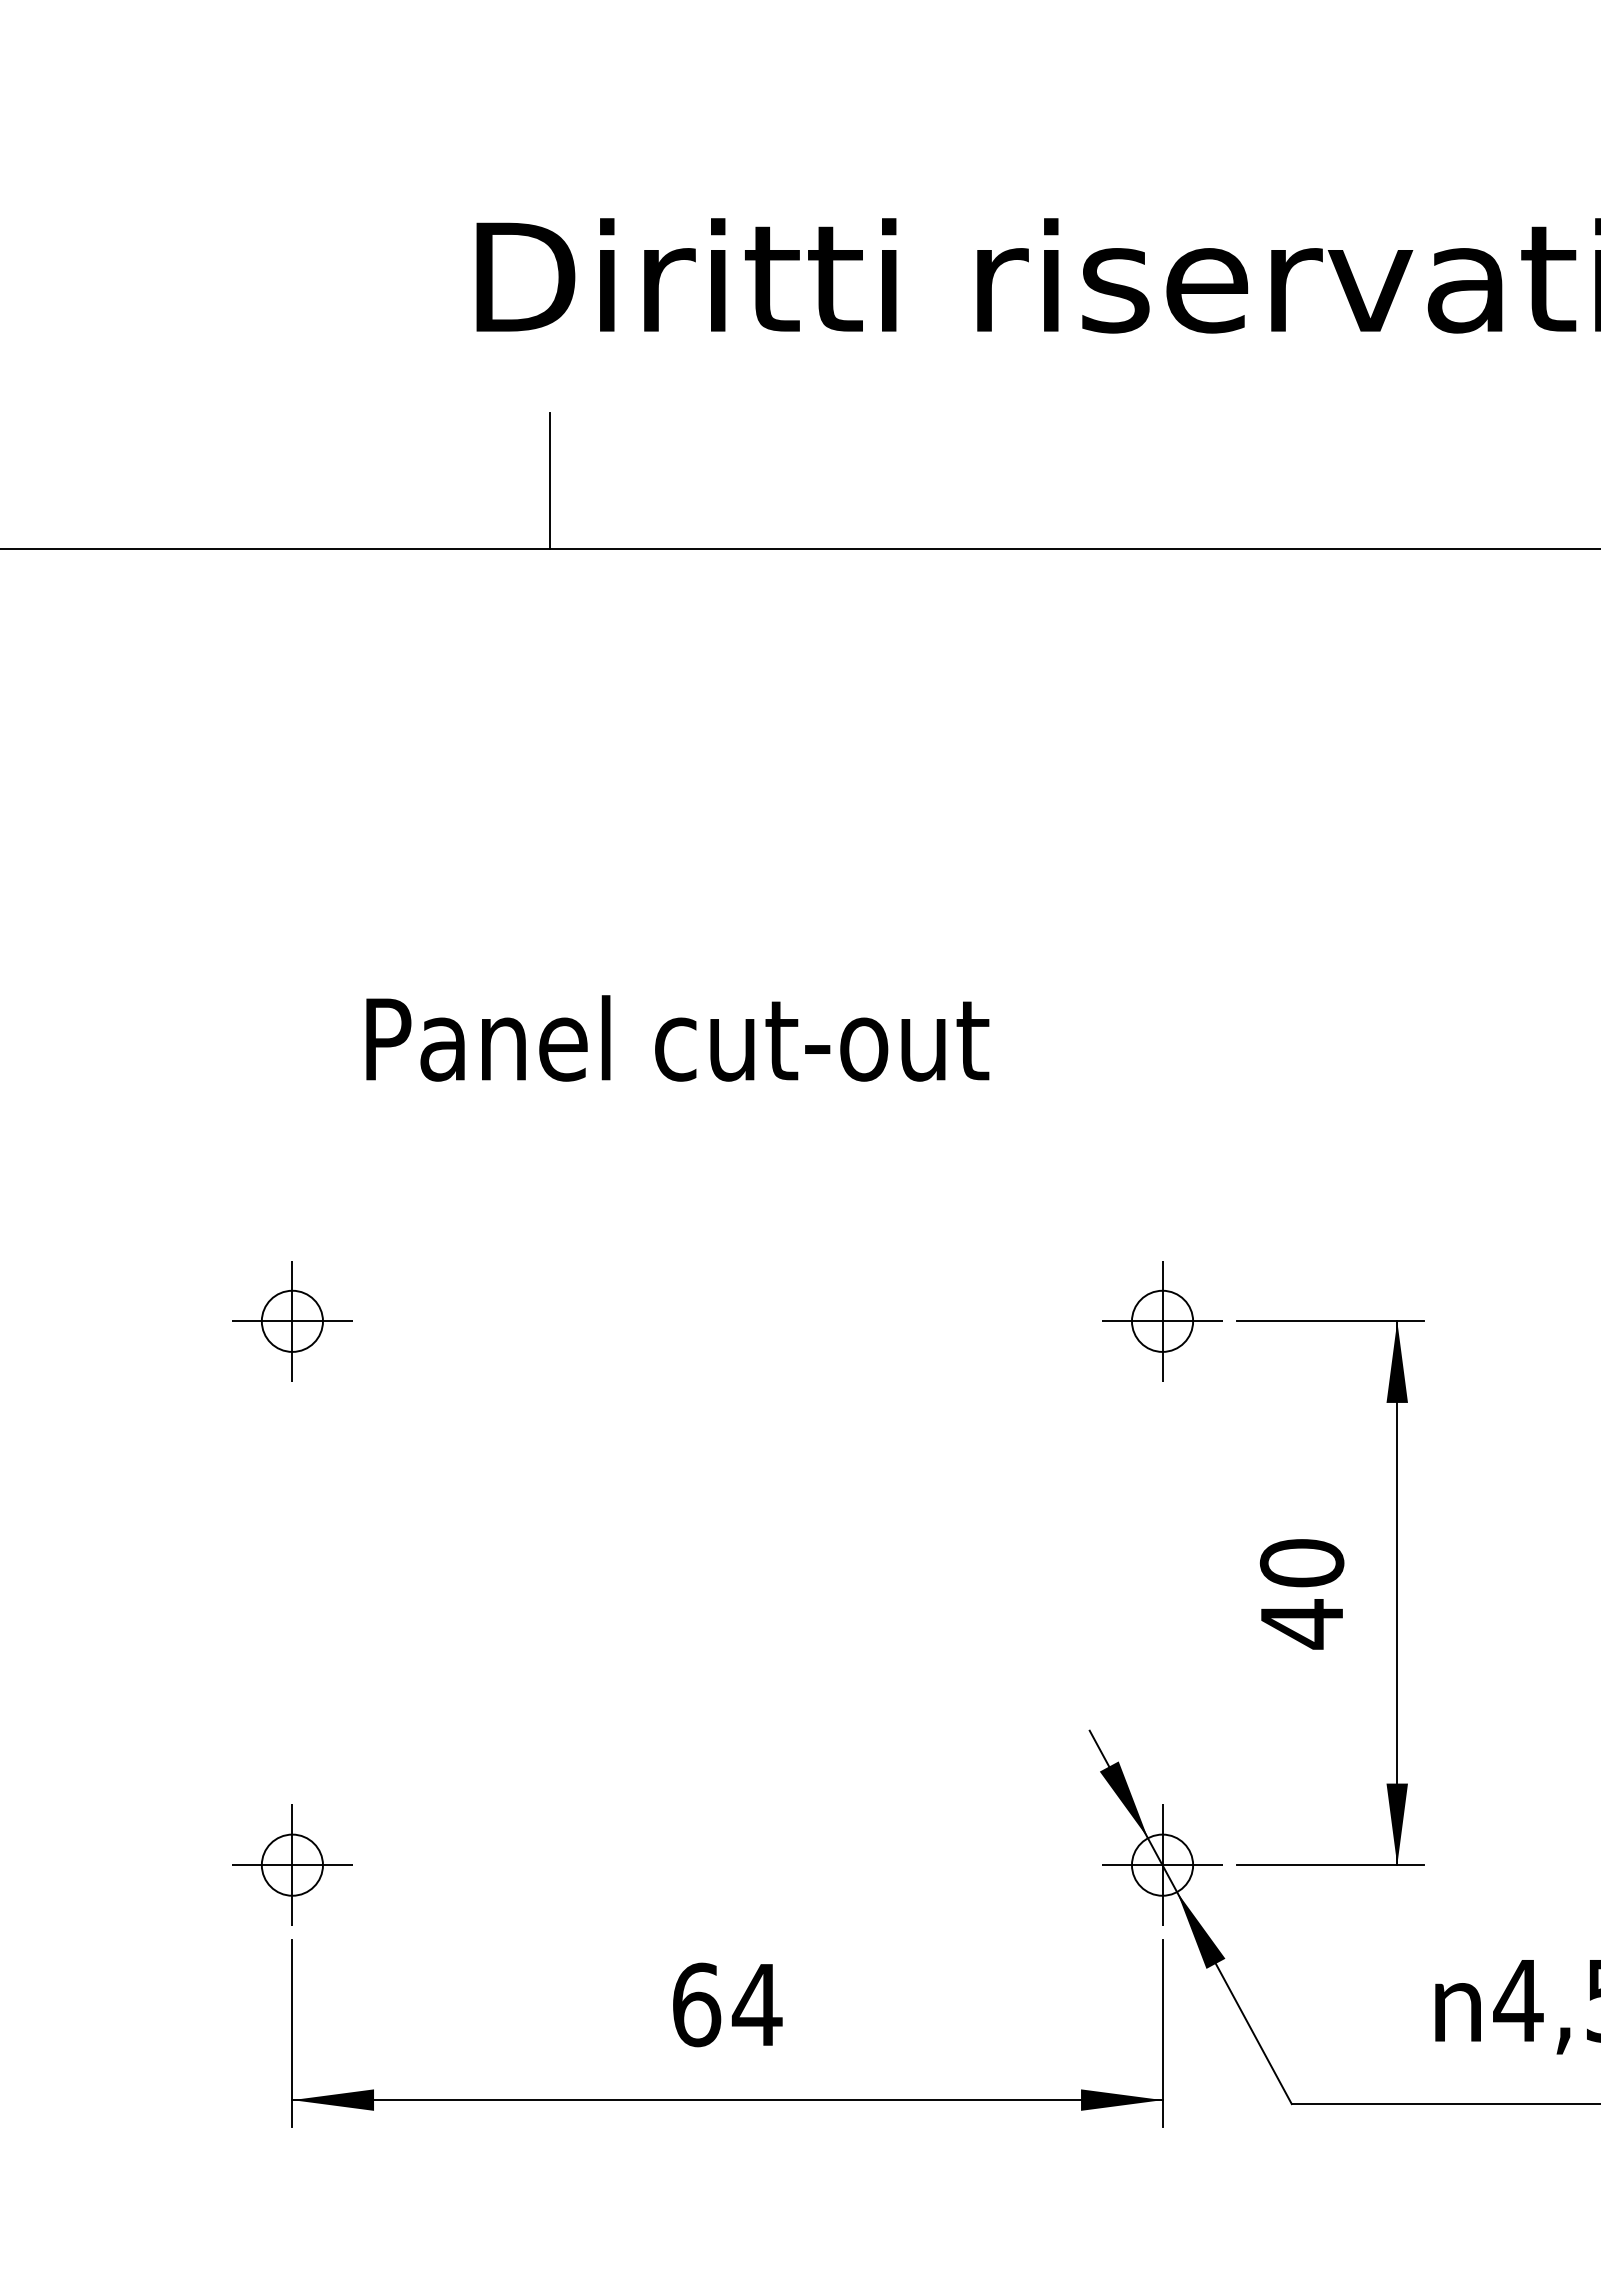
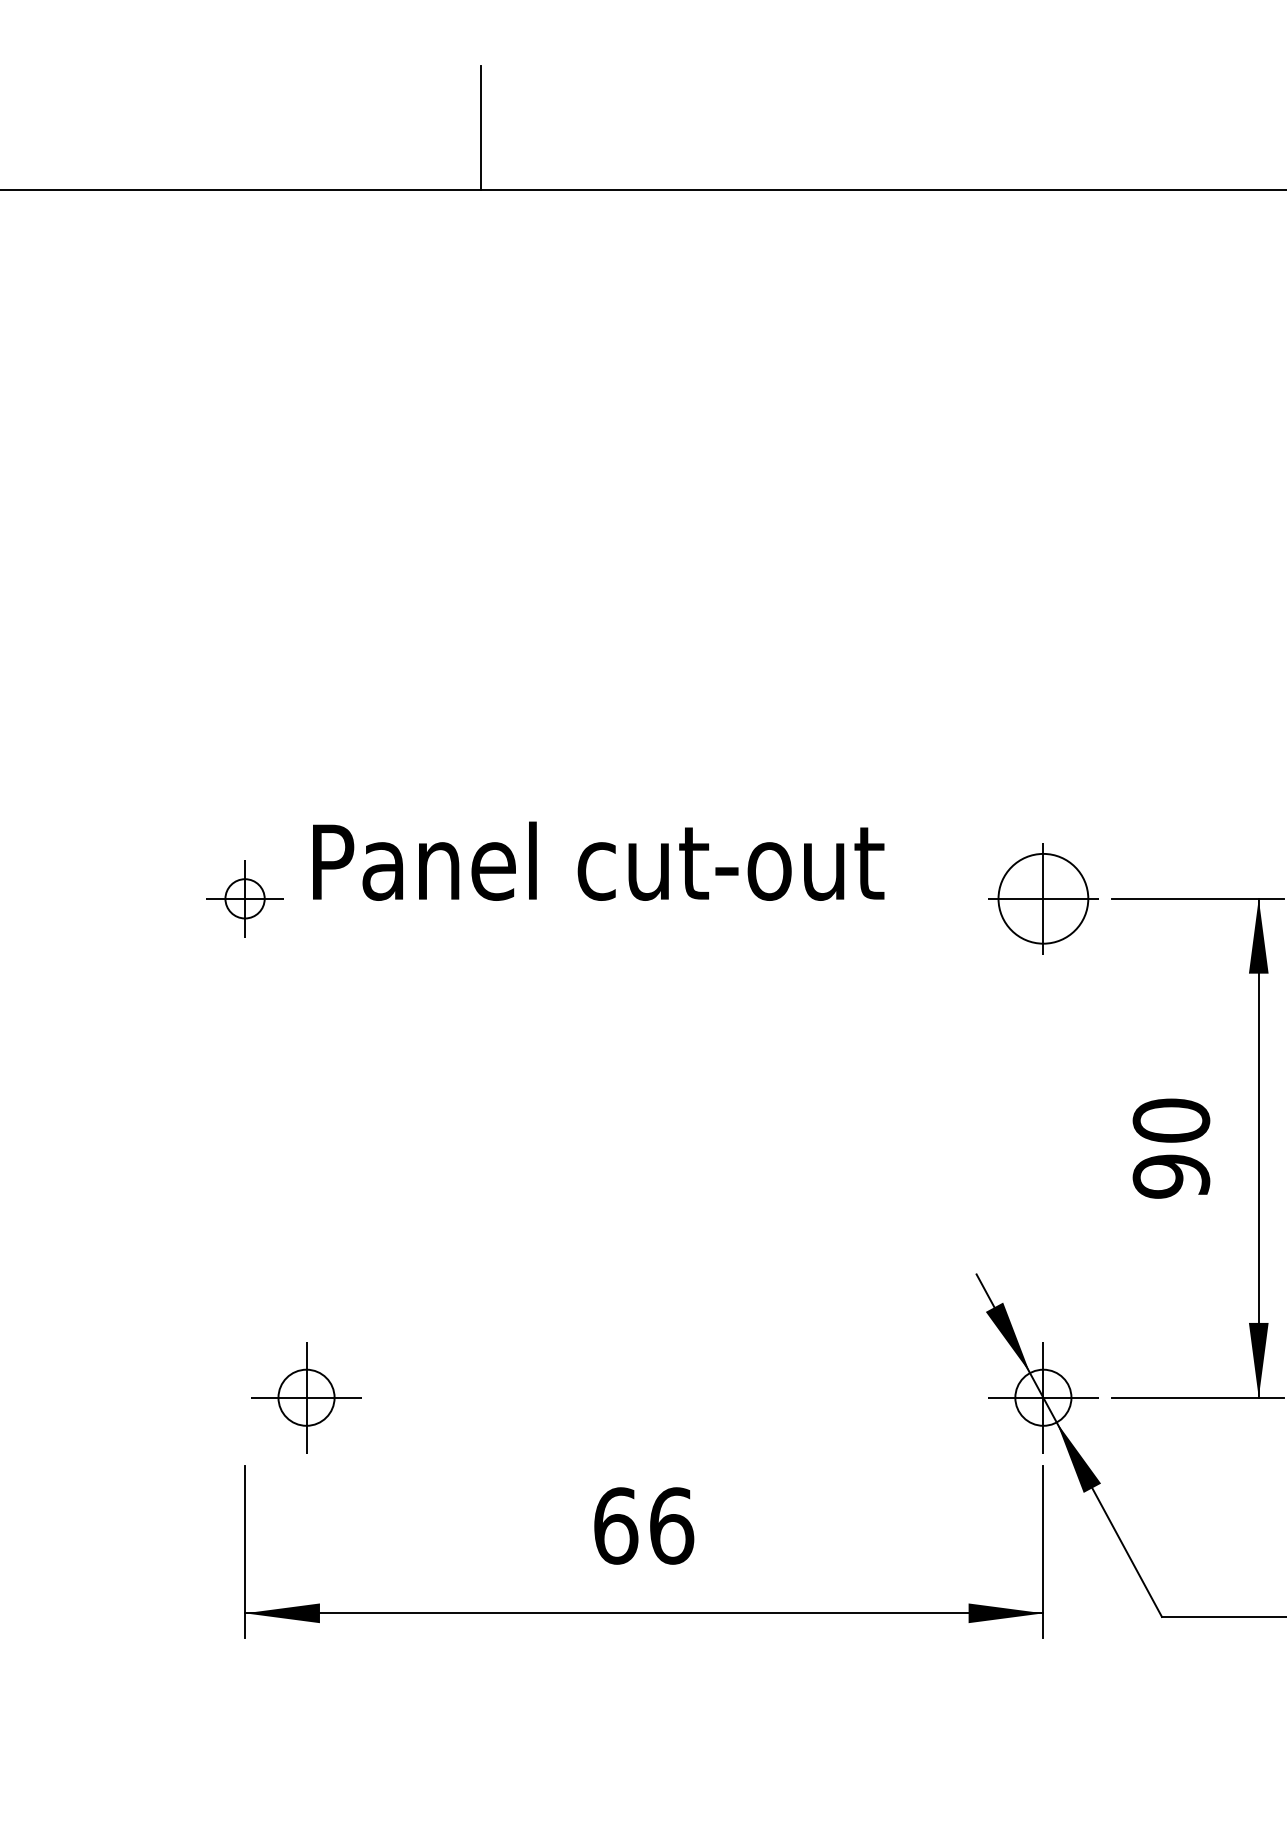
text: (677, 1038) -> (598, 861), moved
circle: (1162, 1320) -> (1043, 898), size x1.6
part: (292, 1321) -> (245, 898), size x0.7
text: (1301, 1624) -> (1170, 1176), 40 -> 90
part: (292, 1864) -> (306, 1397), moved
text: (756, 2004) -> (670, 1525), 64 -> 66

